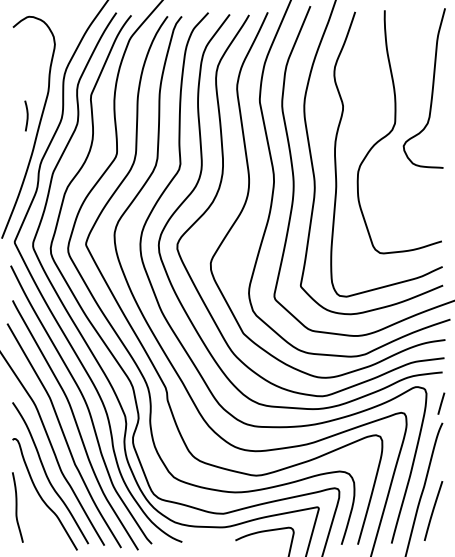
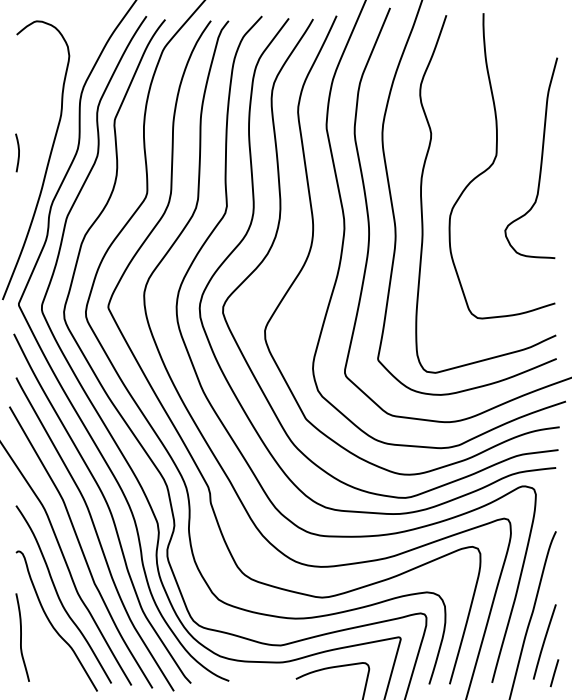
curve: (431, 90) -> (540, 160), moved
curve: (27, 115) -> (18, 152), moved
line: (441, 403) -> (554, 673), moved

